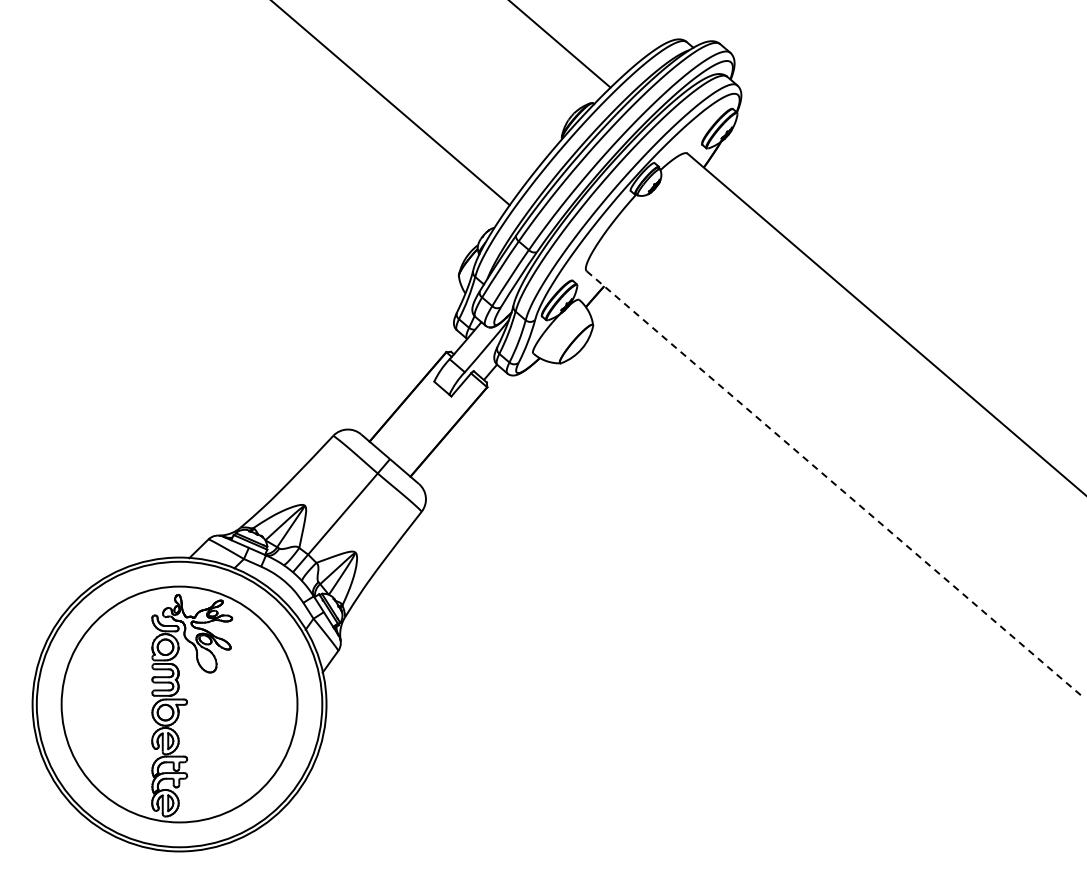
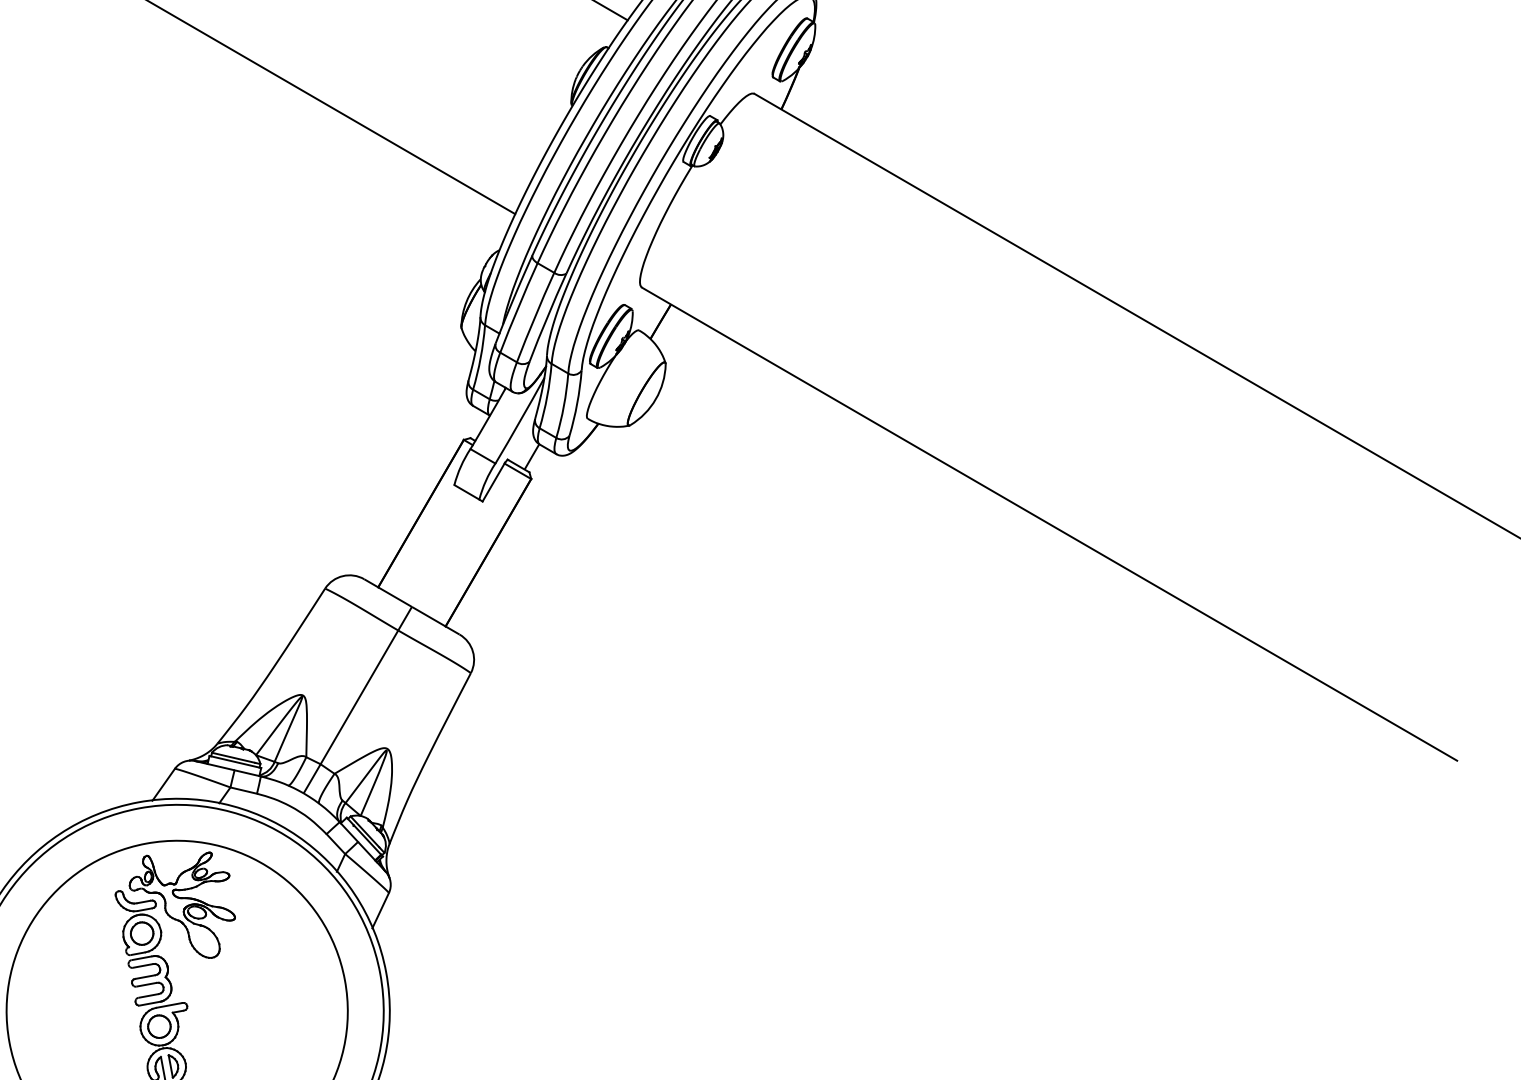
line: (833, 483) -> (1049, 524), dashed -> solid

